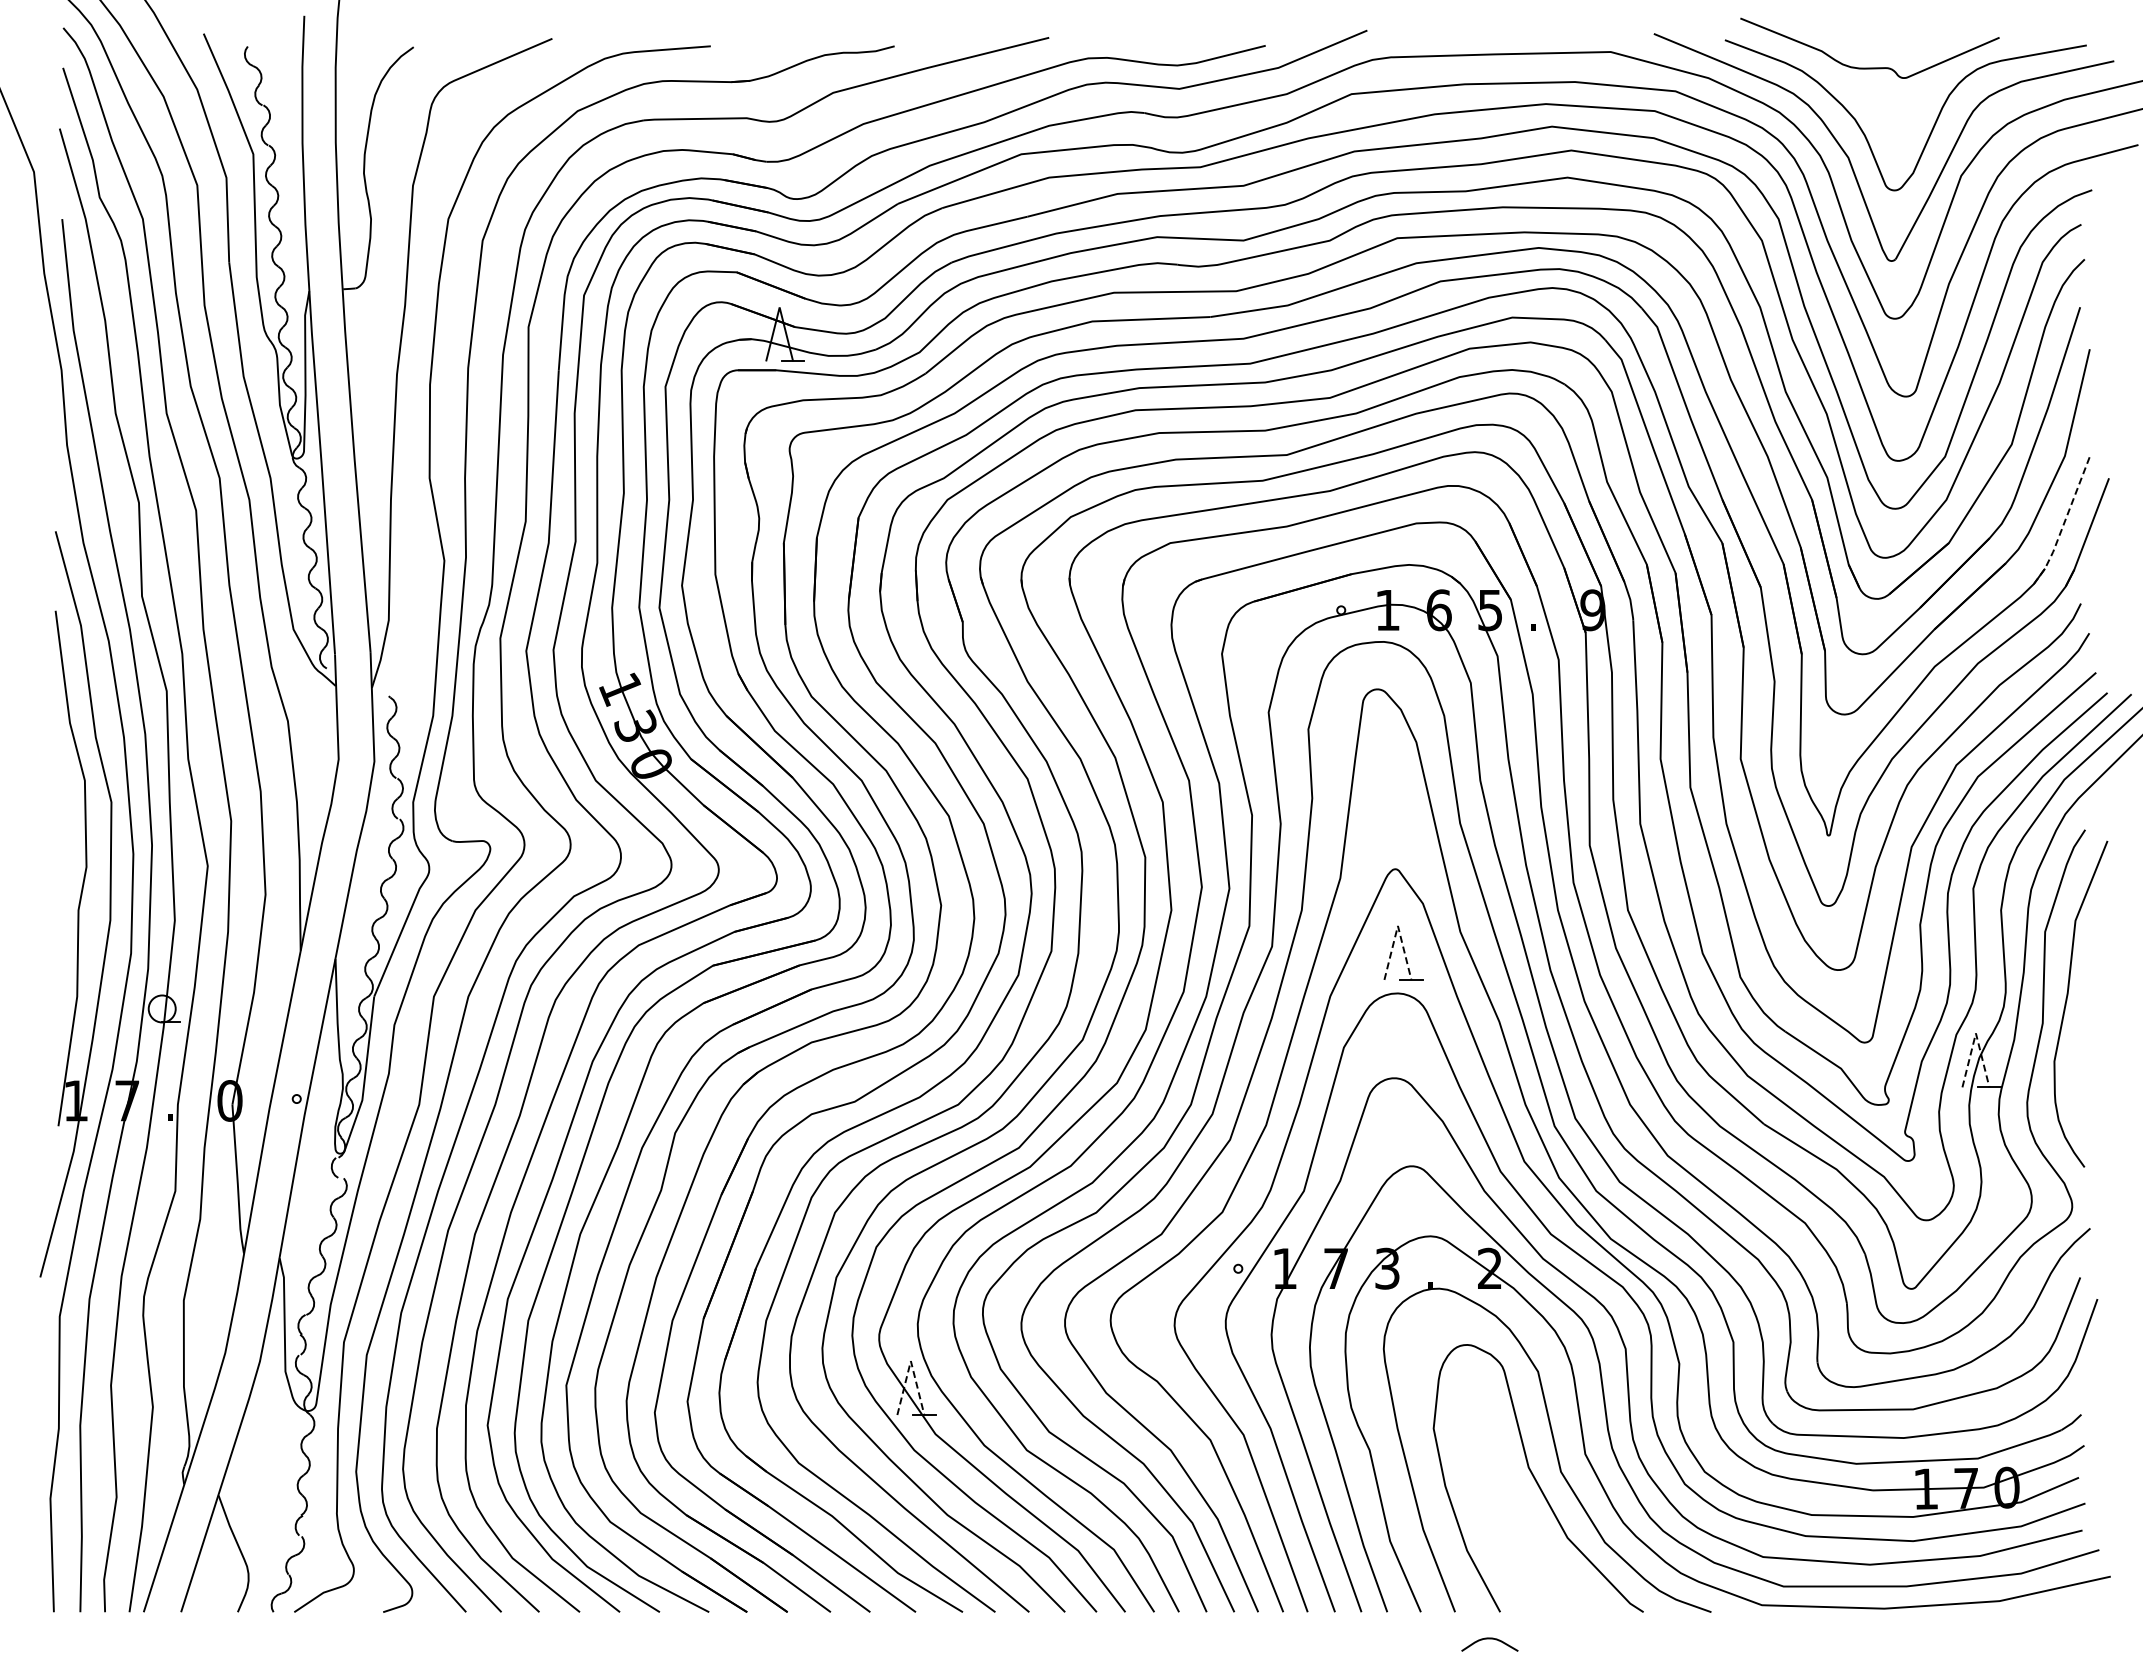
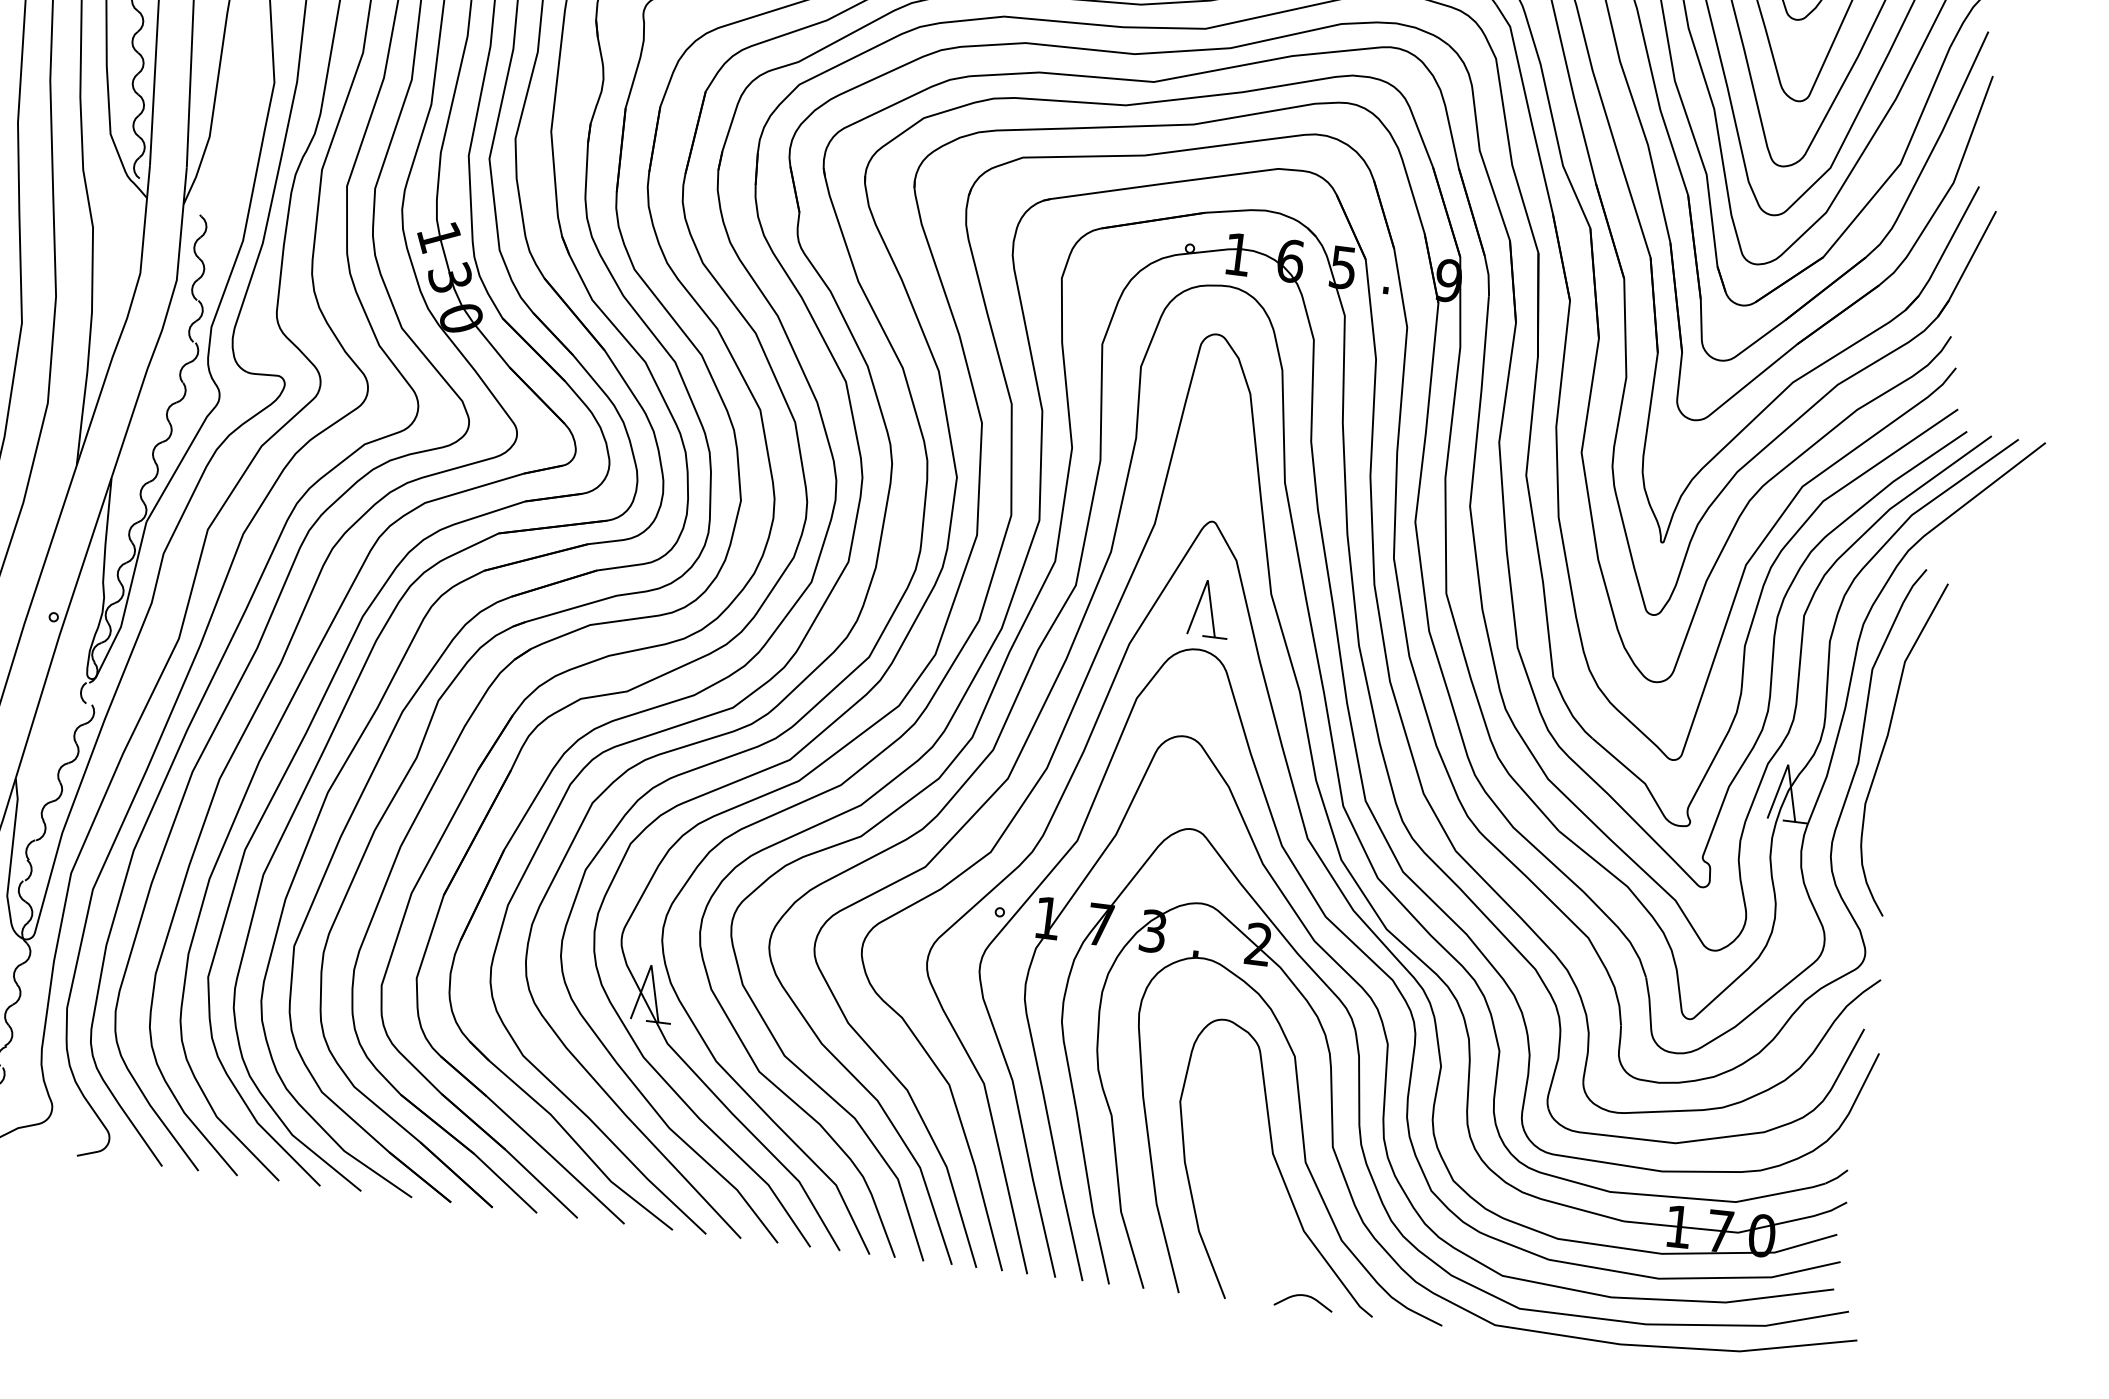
line: (2064, 522) -> (1944, 250), dashed -> solid
line: (1397, 925) -> (1207, 579), dashed -> solid
line: (1975, 1033) -> (1787, 764), dashed -> solid
line: (910, 1361) -> (651, 965), dashed -> solid
curve: (1489, 1639) -> (1304, 1296), moved

